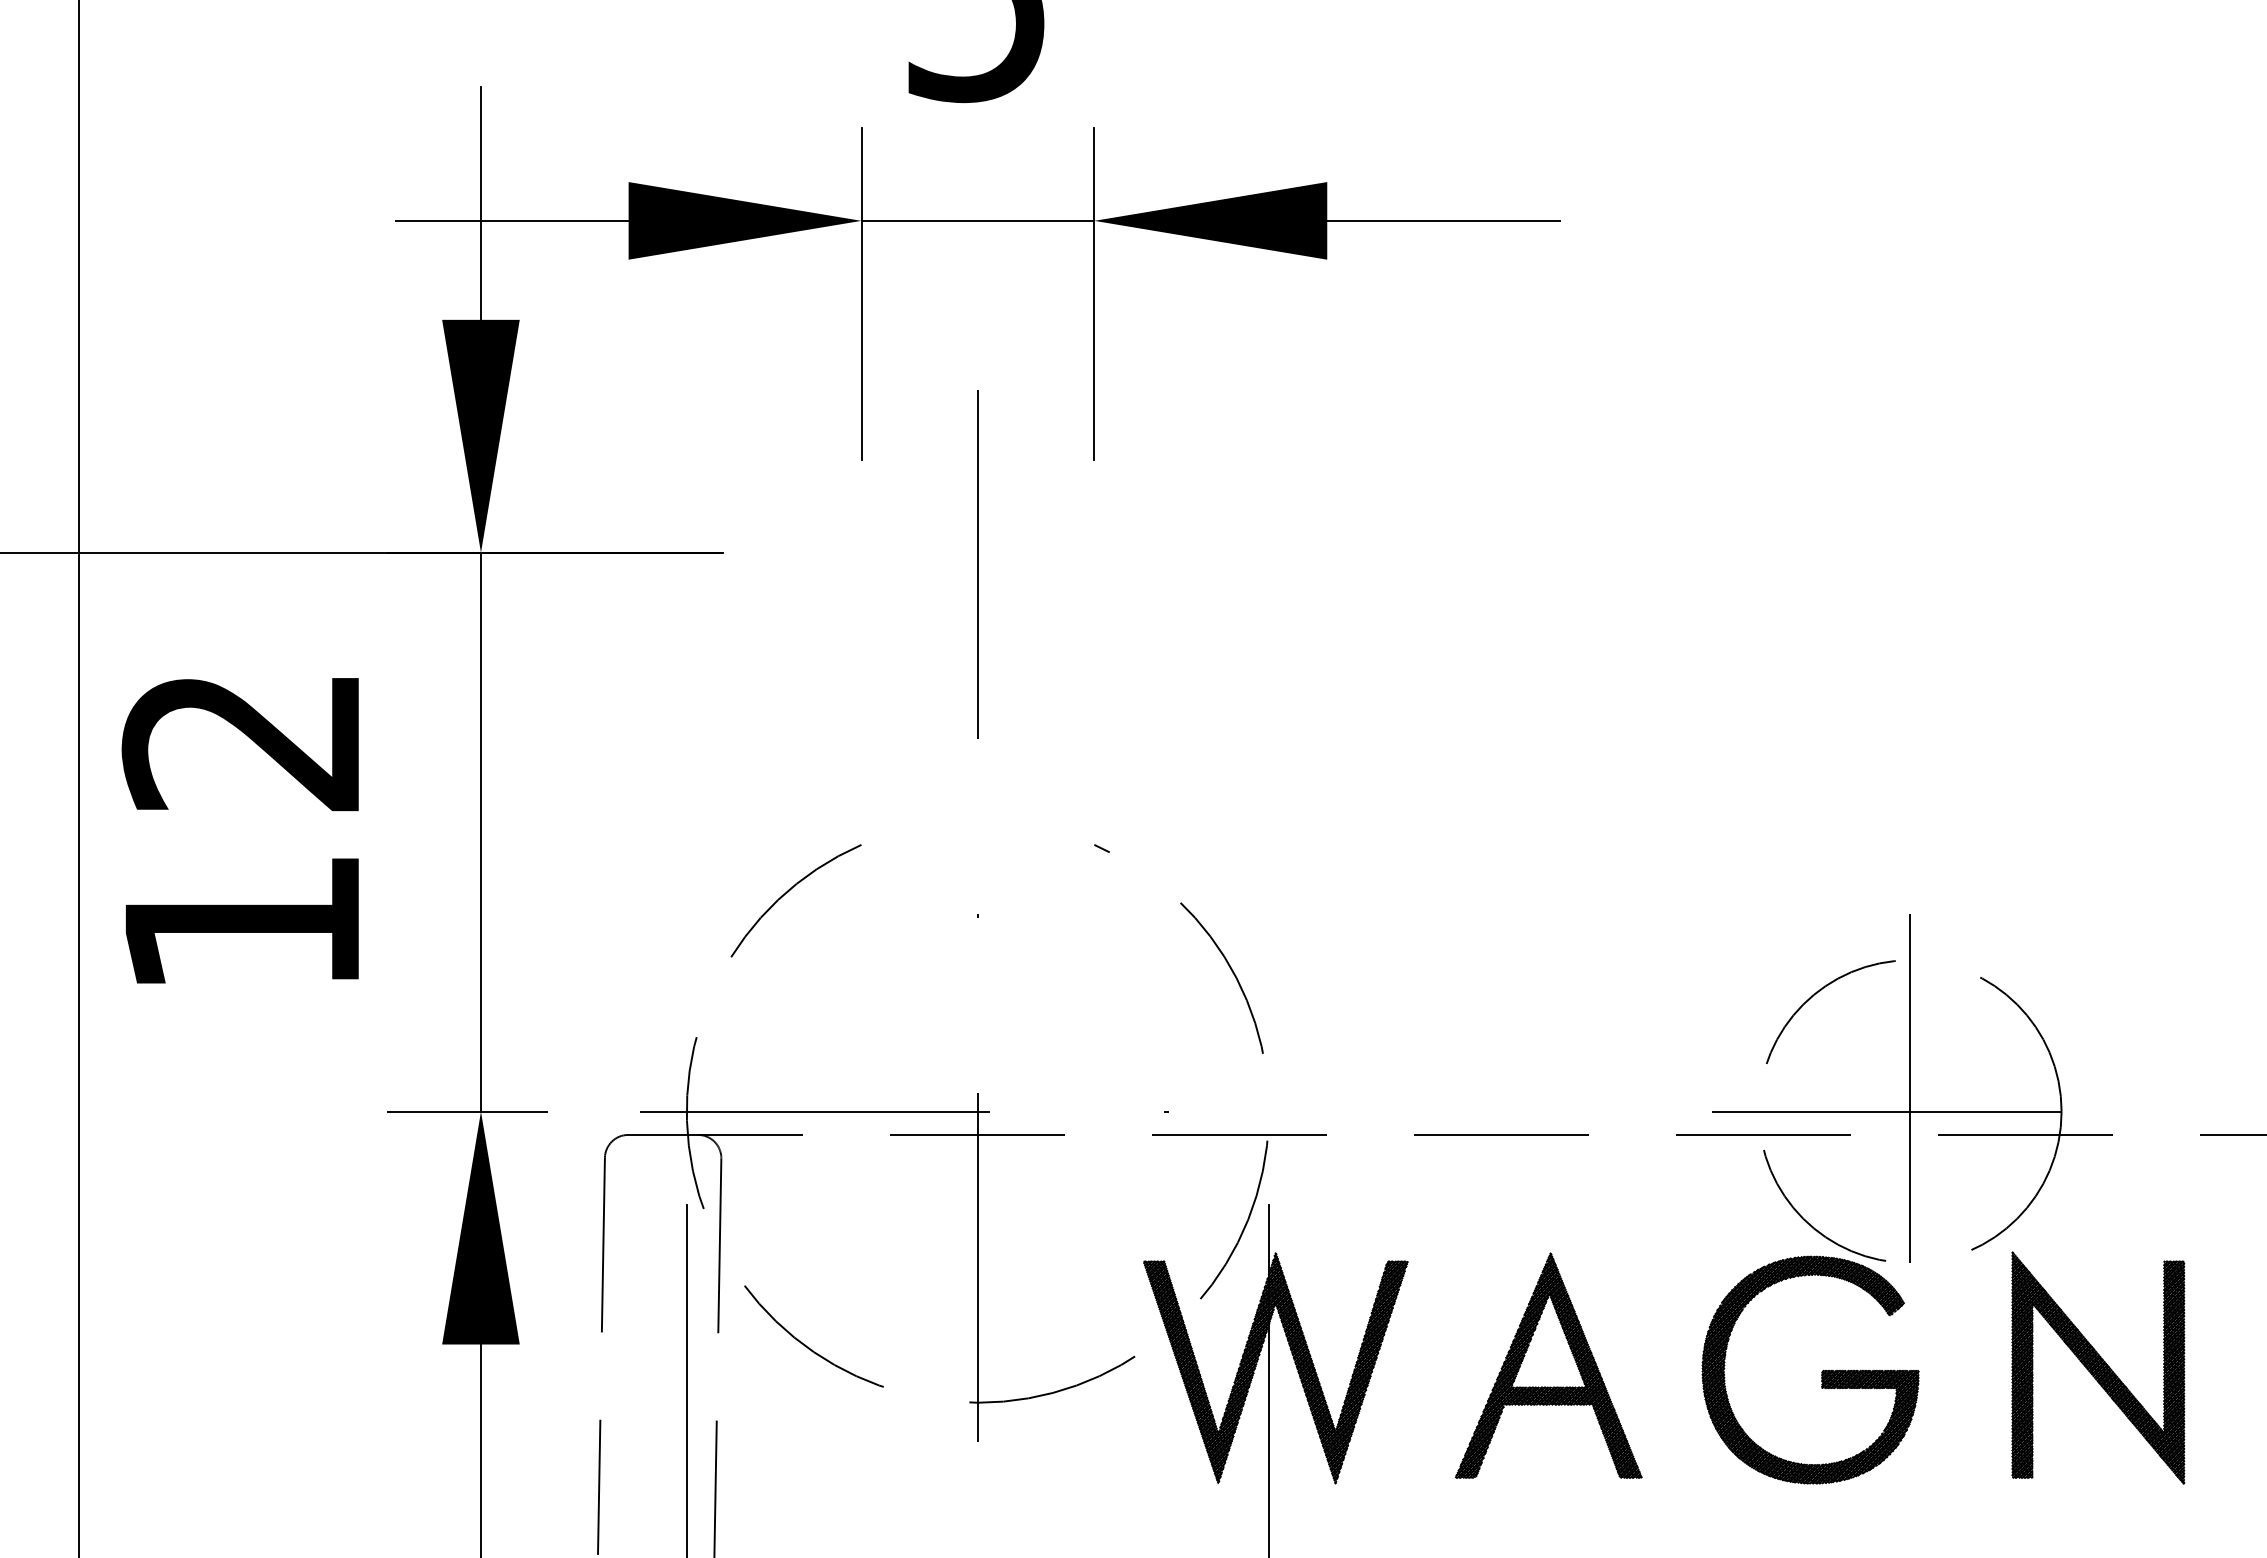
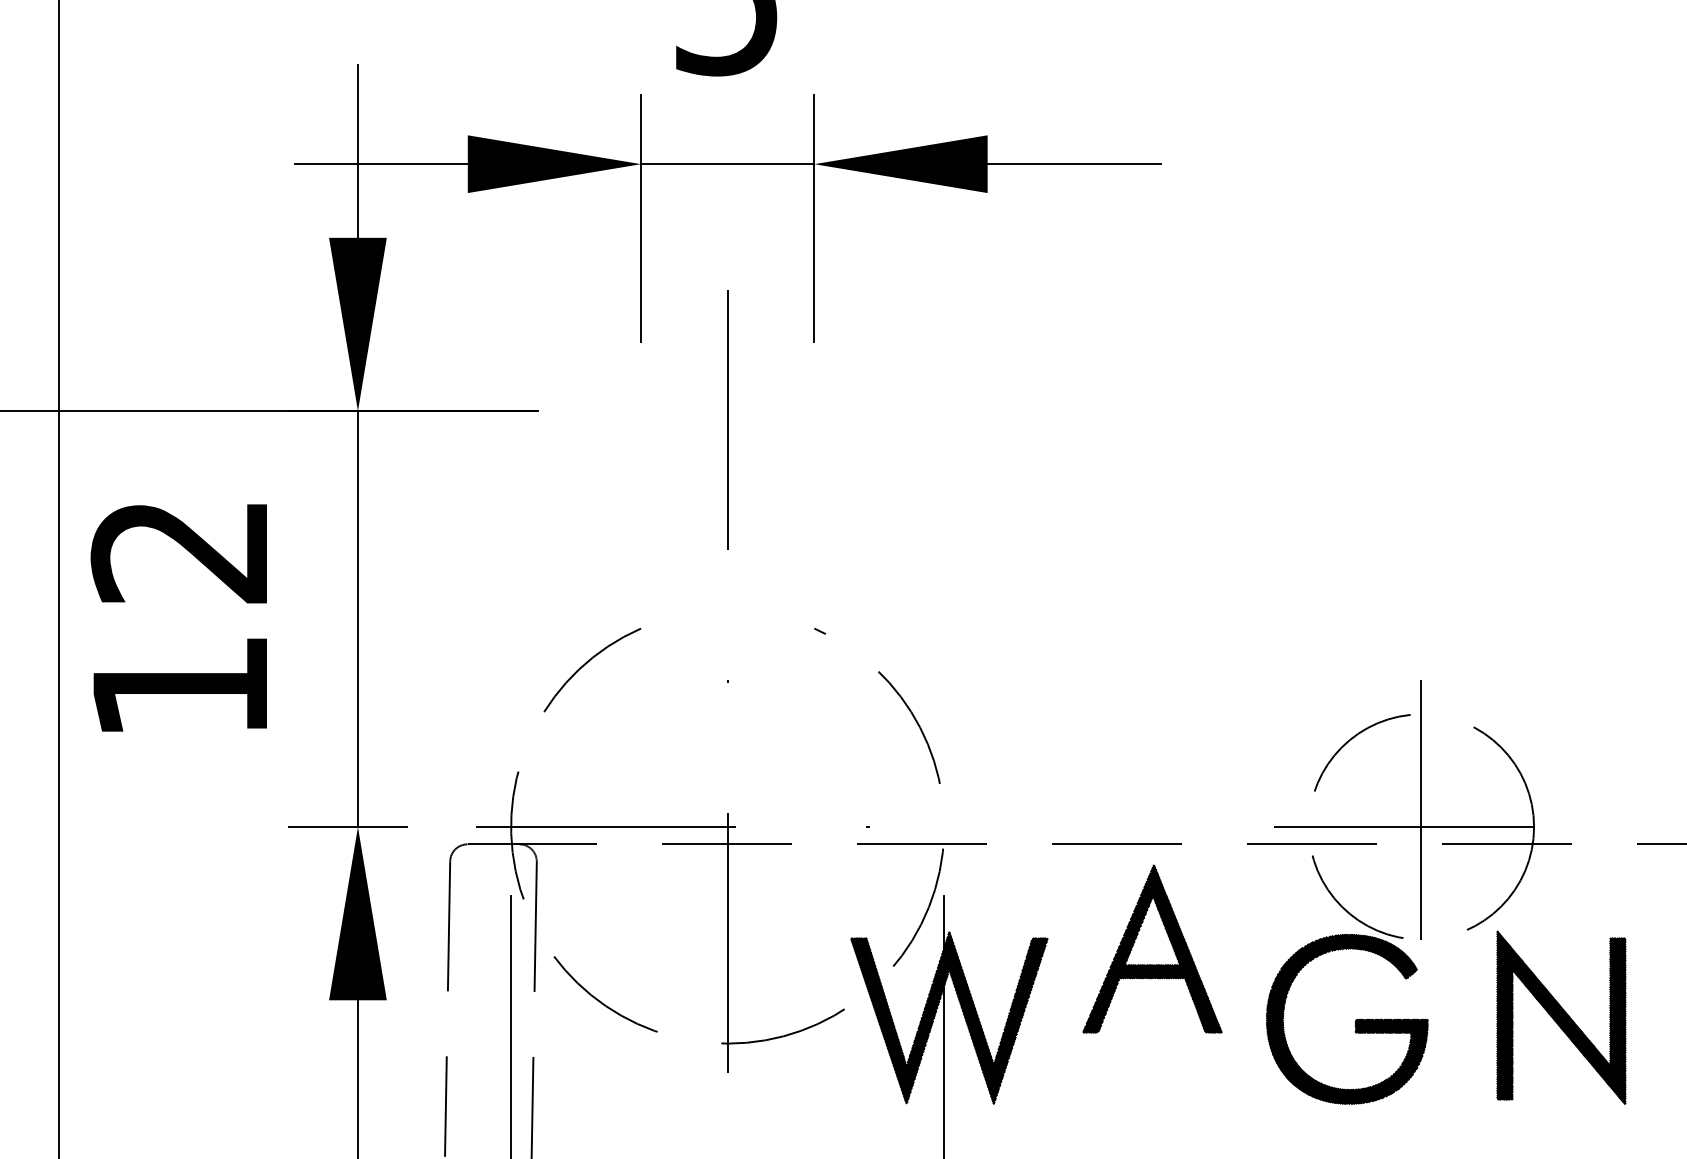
part: (1548, 1365) -> (1152, 948), moved

